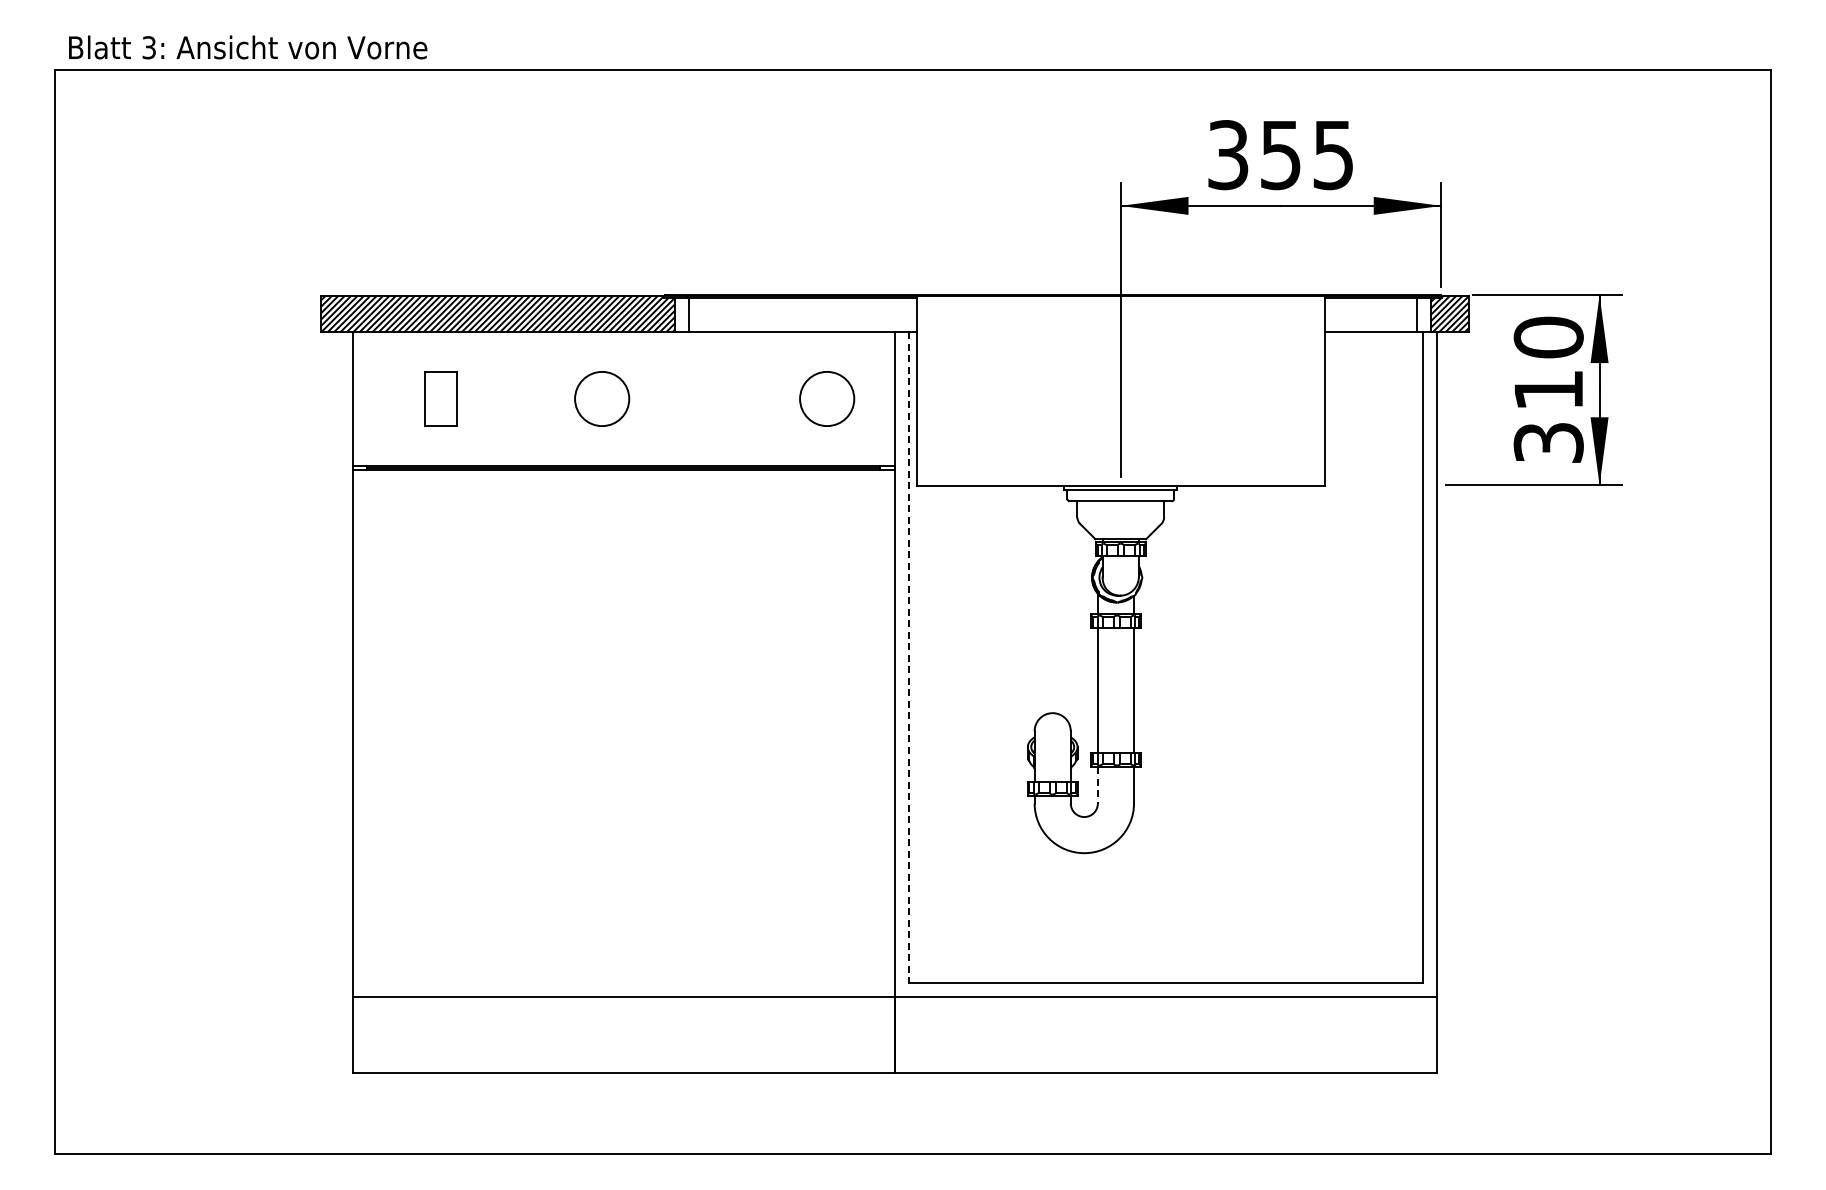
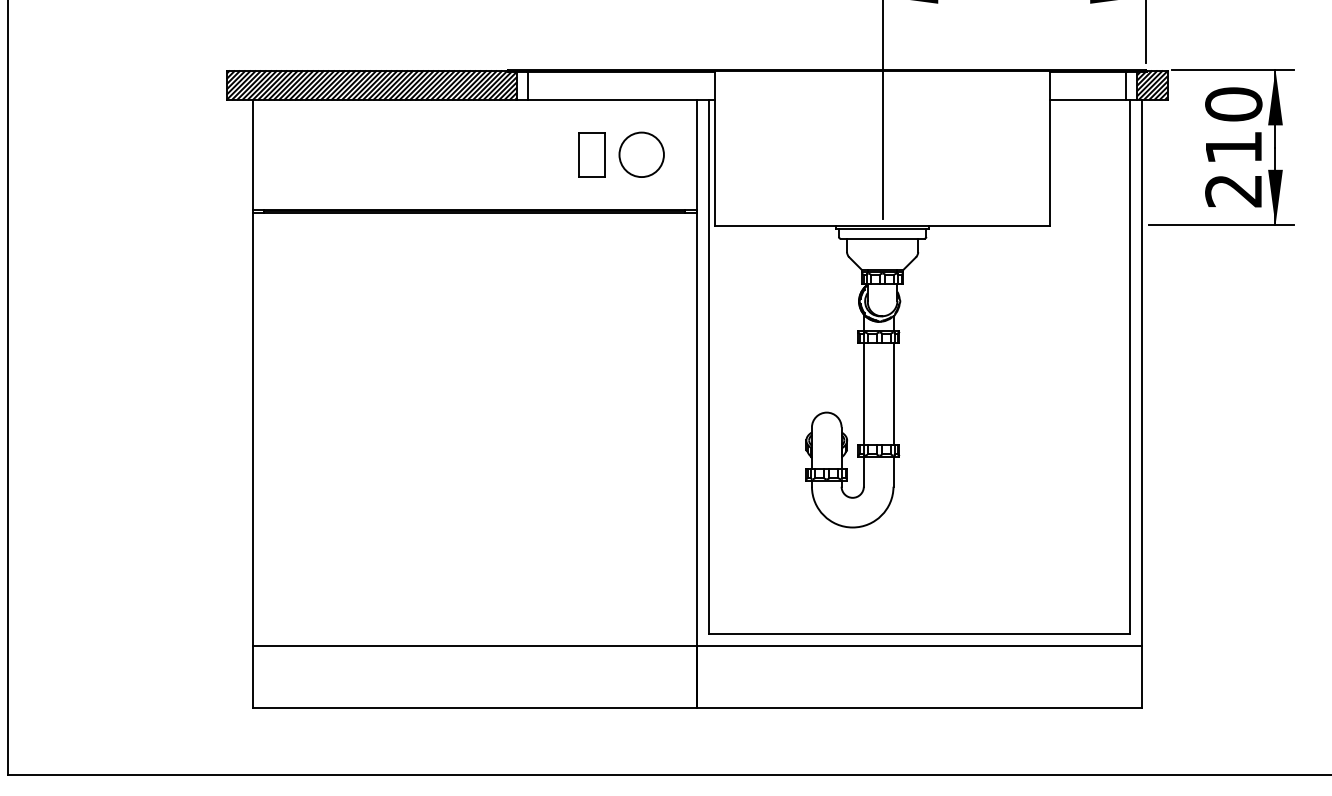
part: (440, 398) -> (591, 154), moved
circle: (602, 398) -> (457, 154), removed
text: (1548, 442) -> (1233, 190), 310 -> 210
line: (909, 658) -> (709, 367), dashed -> solid
line: (1097, 785) -> (863, 471), dashed -> solid

